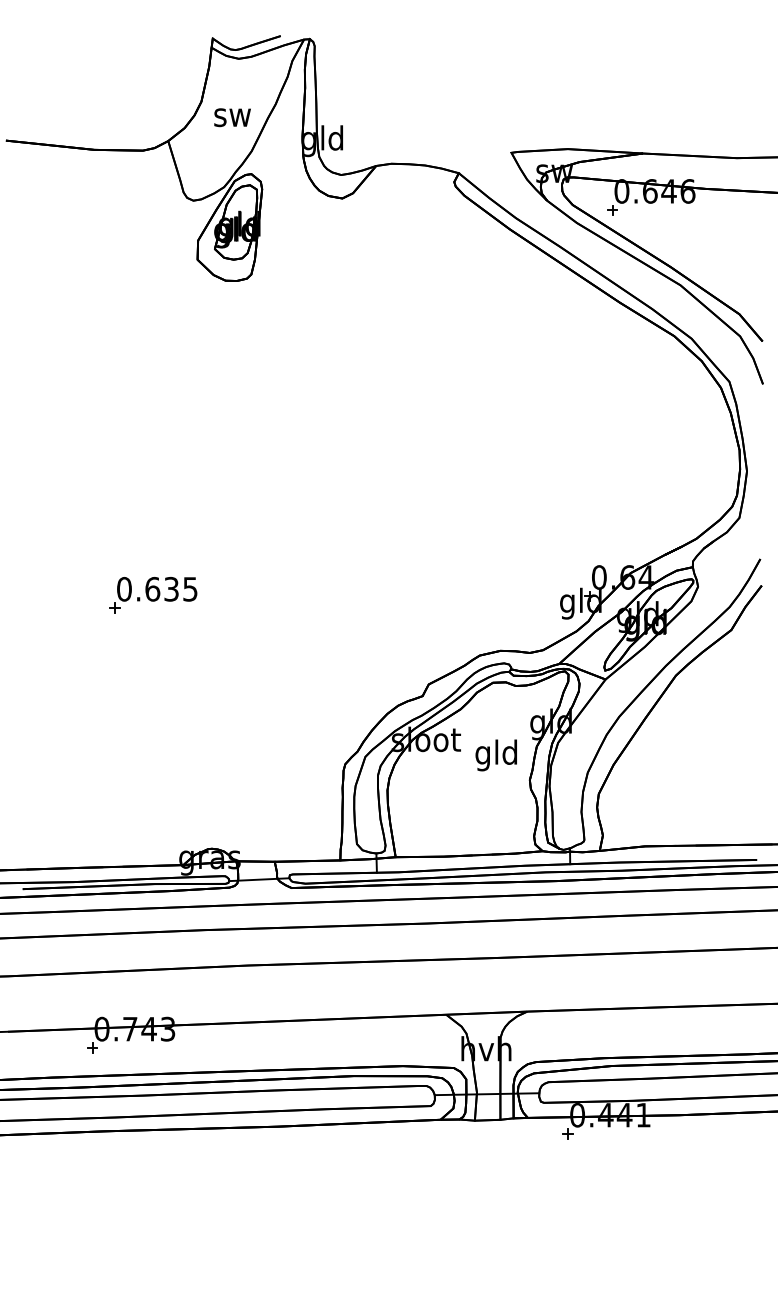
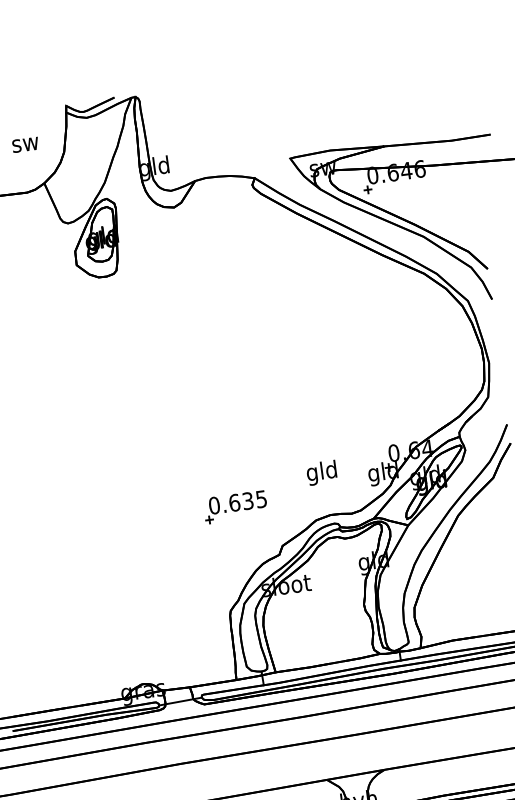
text: (232, 117) -> (25, 144), moved
part: (153, 595) -> (235, 507), moved
text: (495, 755) -> (321, 473), moved

